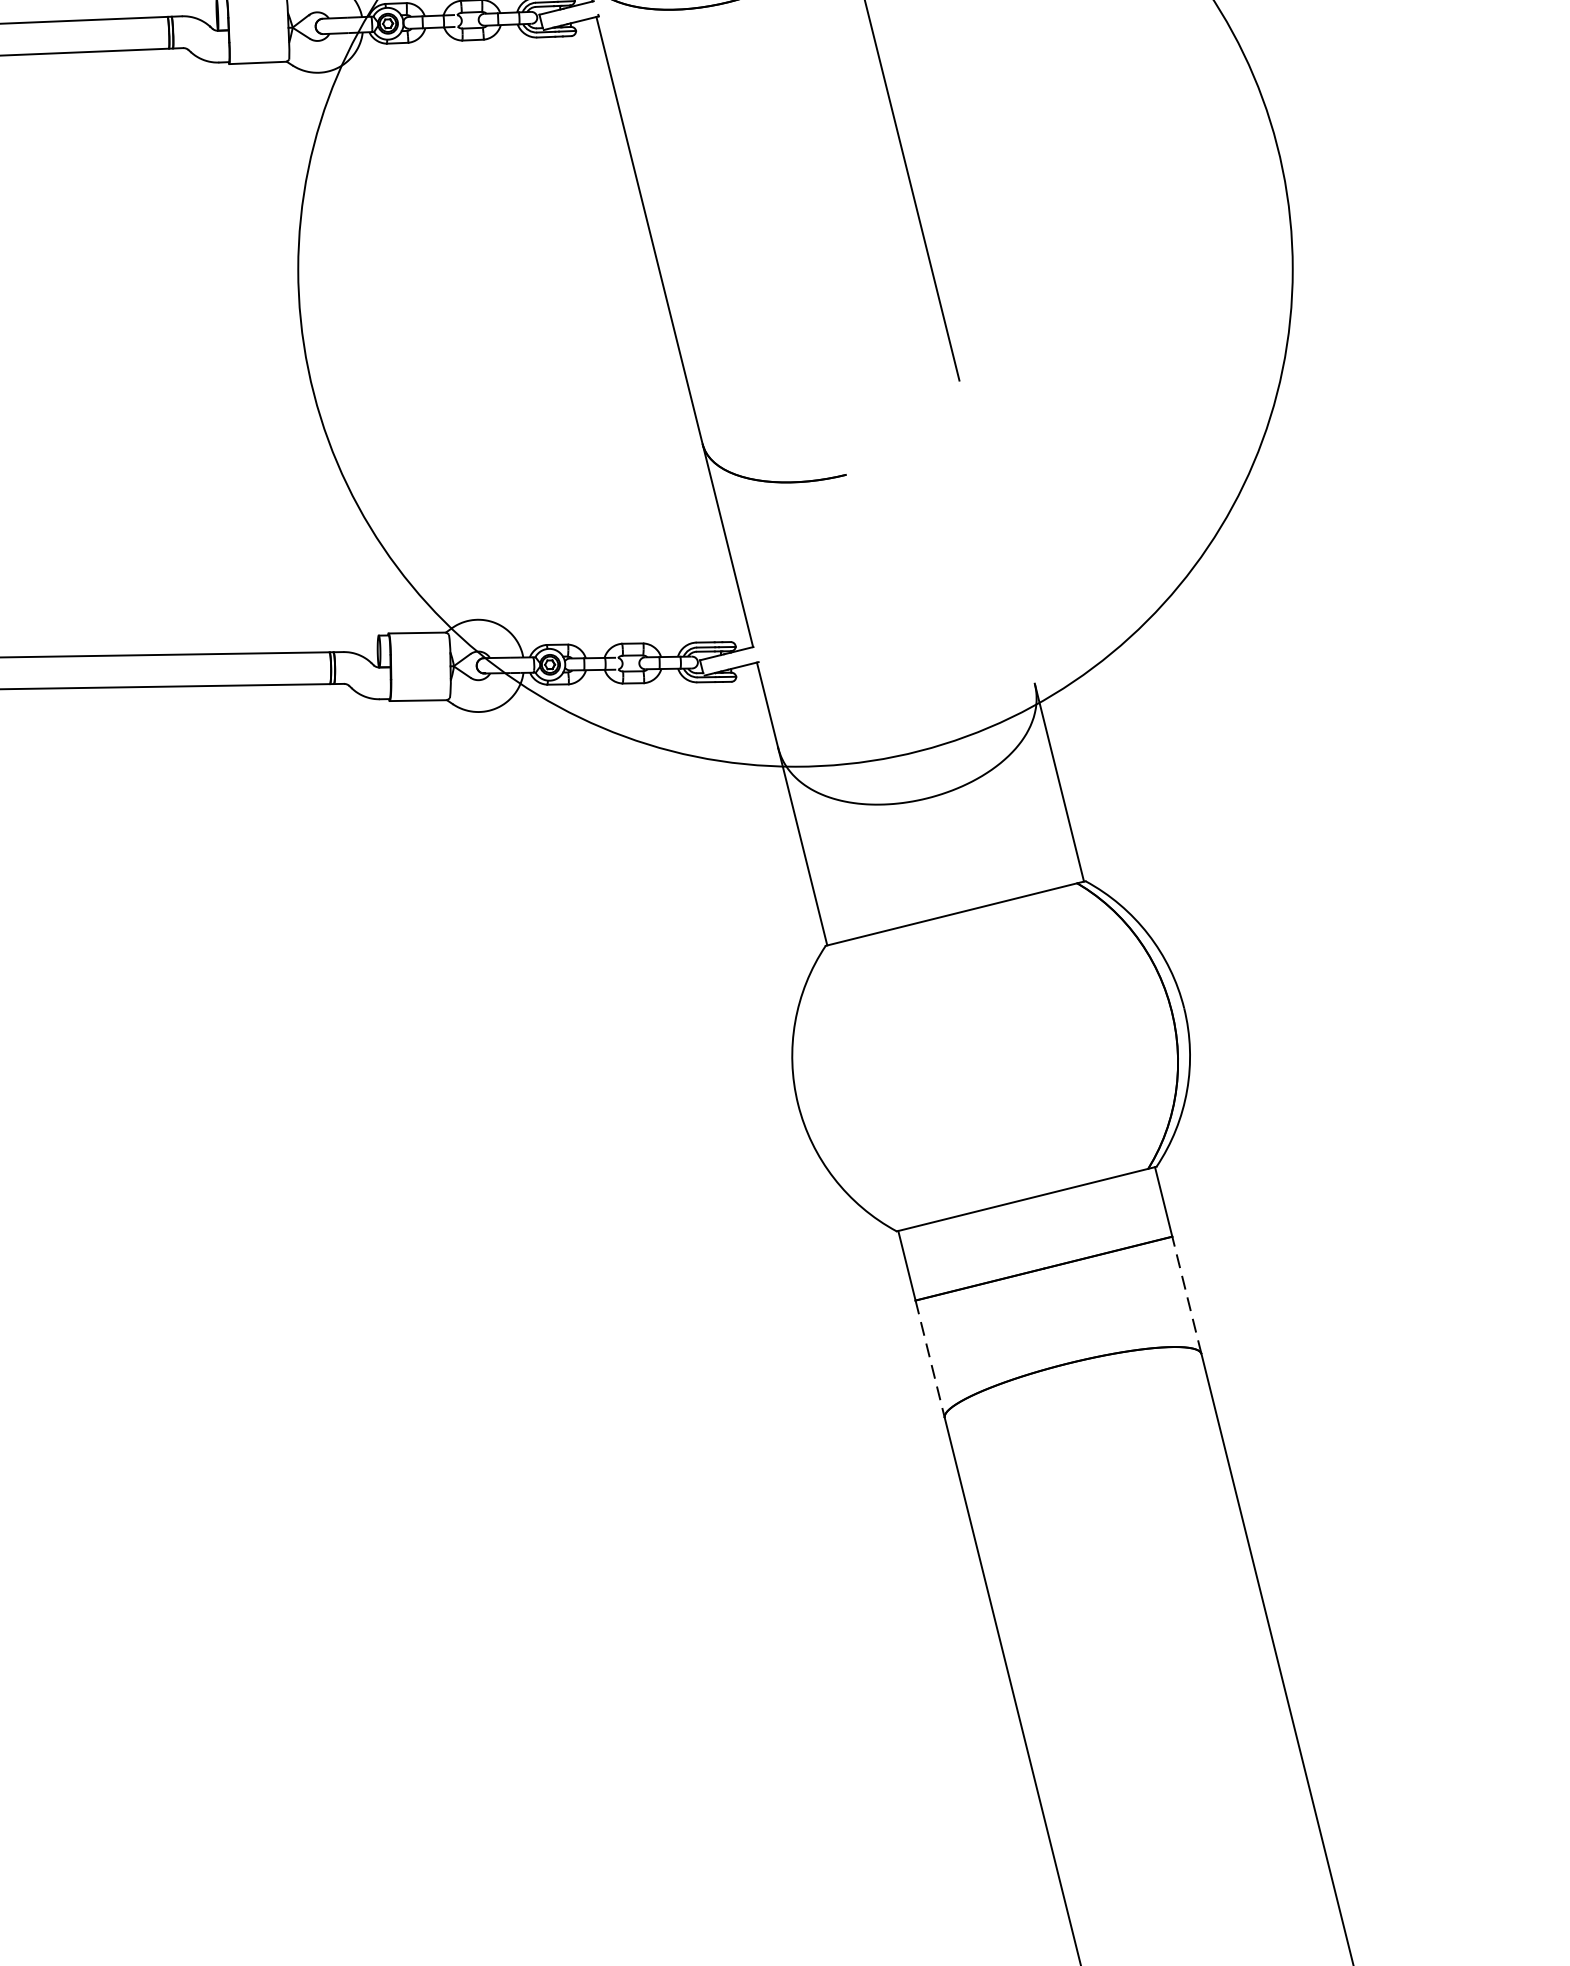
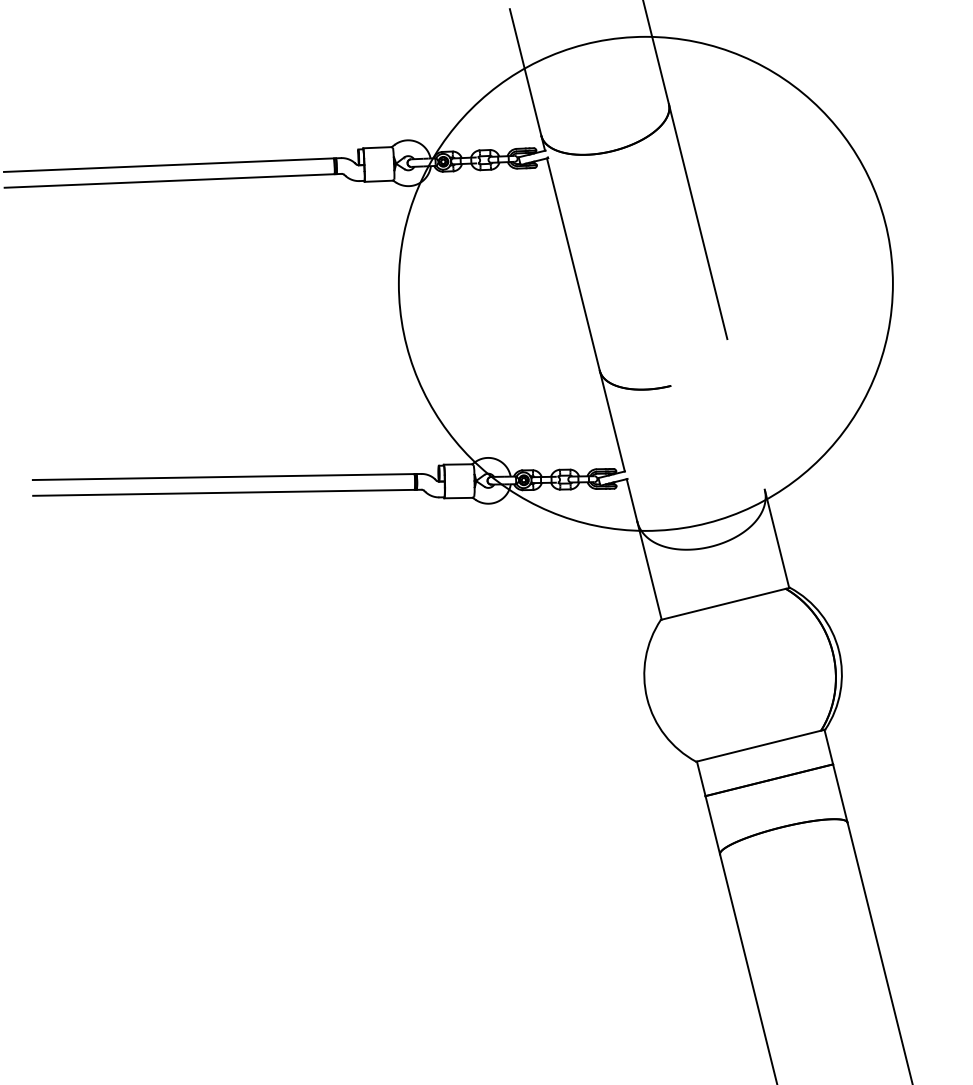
line: (1187, 1295) -> (840, 793), dashed -> solid
line: (929, 1359) -> (712, 825), dashed -> solid

